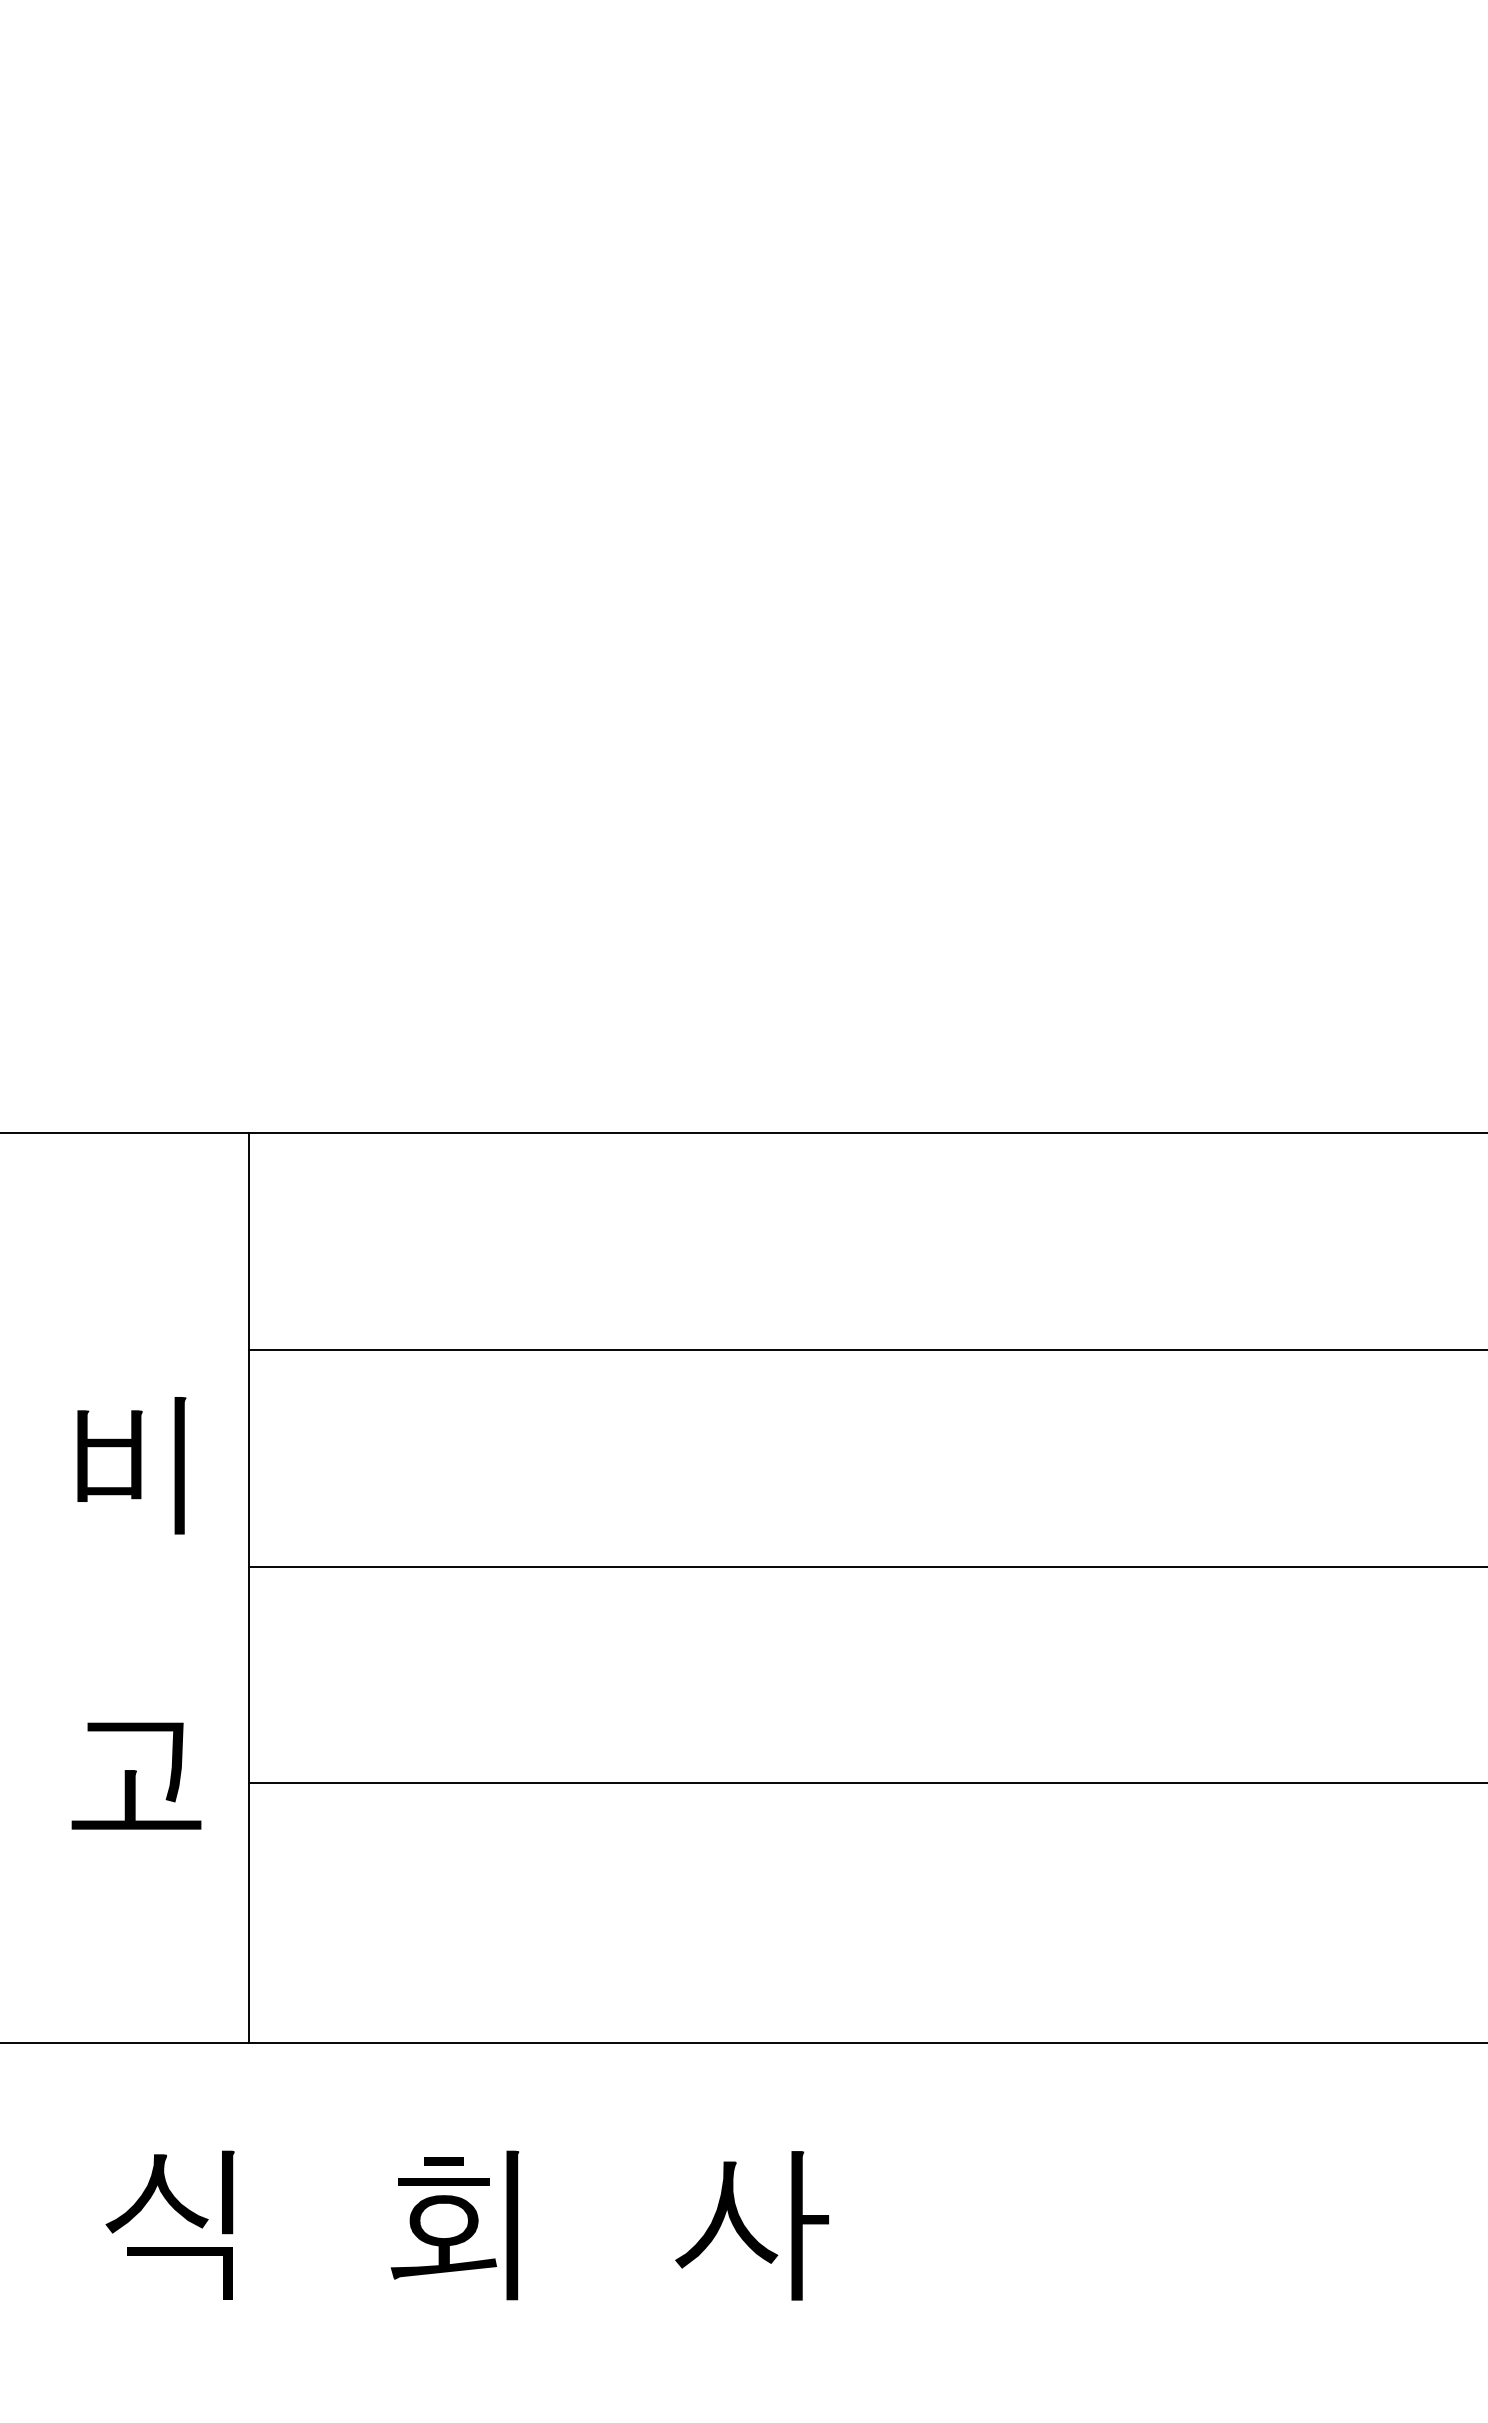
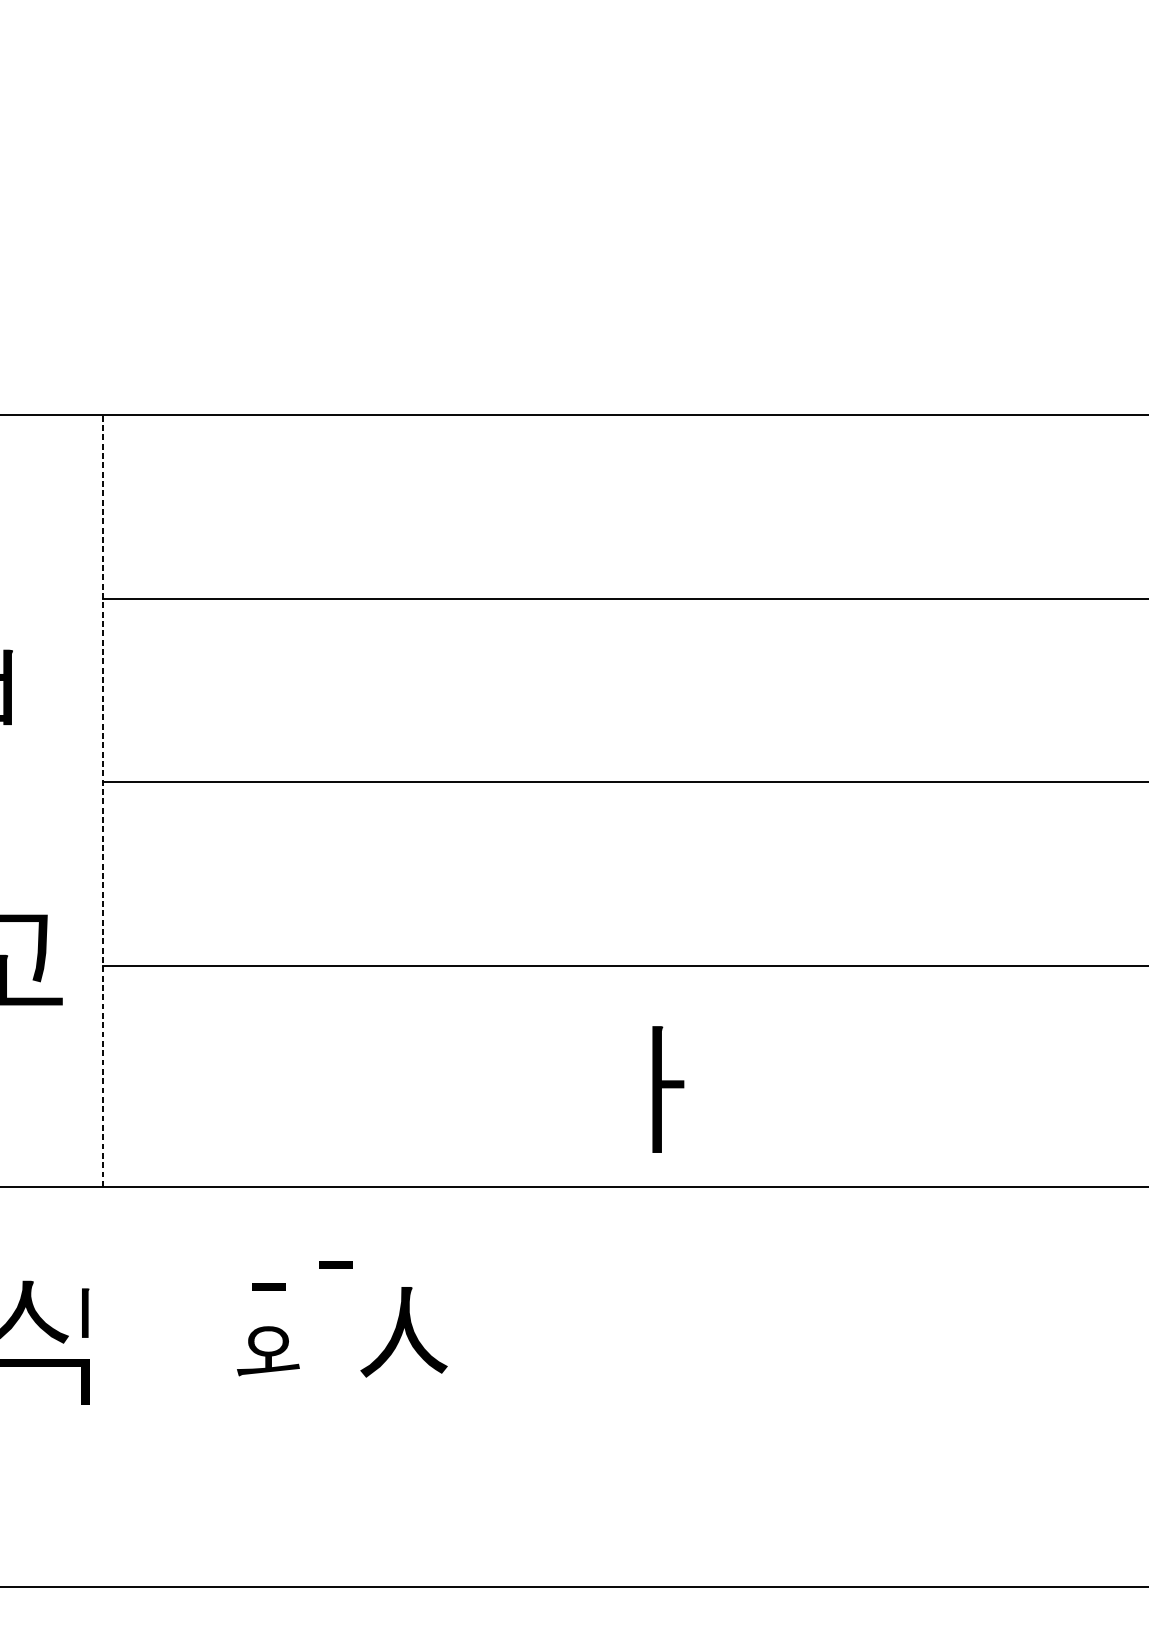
fill: (180, 1465) -> (45, 696), removed
line: (248, 1587) -> (102, 800), solid -> dashed
part: (522, 2135) -> (335, 1264), added
fill: (444, 2181) -> (269, 1303), removed
part: (228, 2192) -> (85, 1313), size x0.7
part: (726, 2214) -> (403, 1331), moved
fill: (512, 2225) -> (326, 1341), removed
part: (809, 2225) -> (667, 1089), moved
part: (443, 2237) -> (268, 1351), size x0.7

